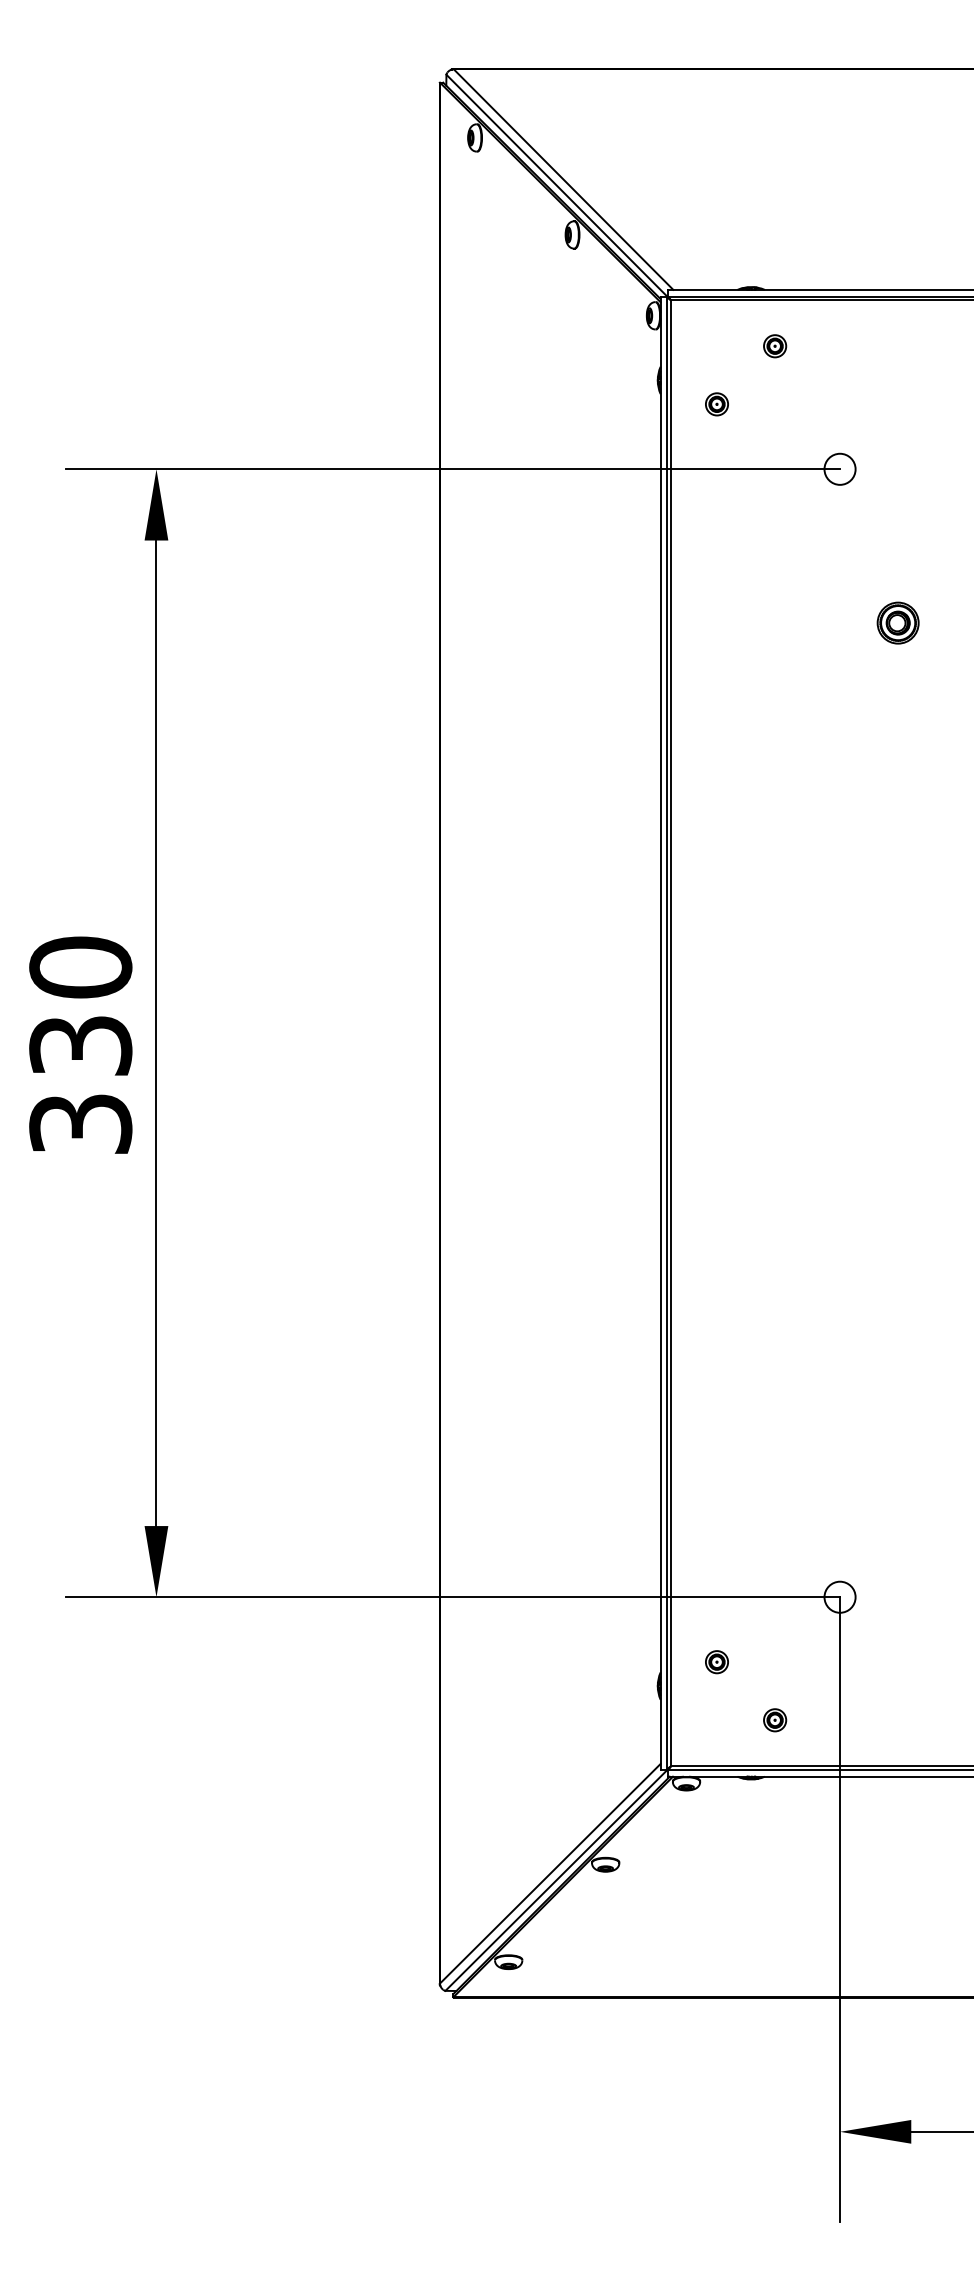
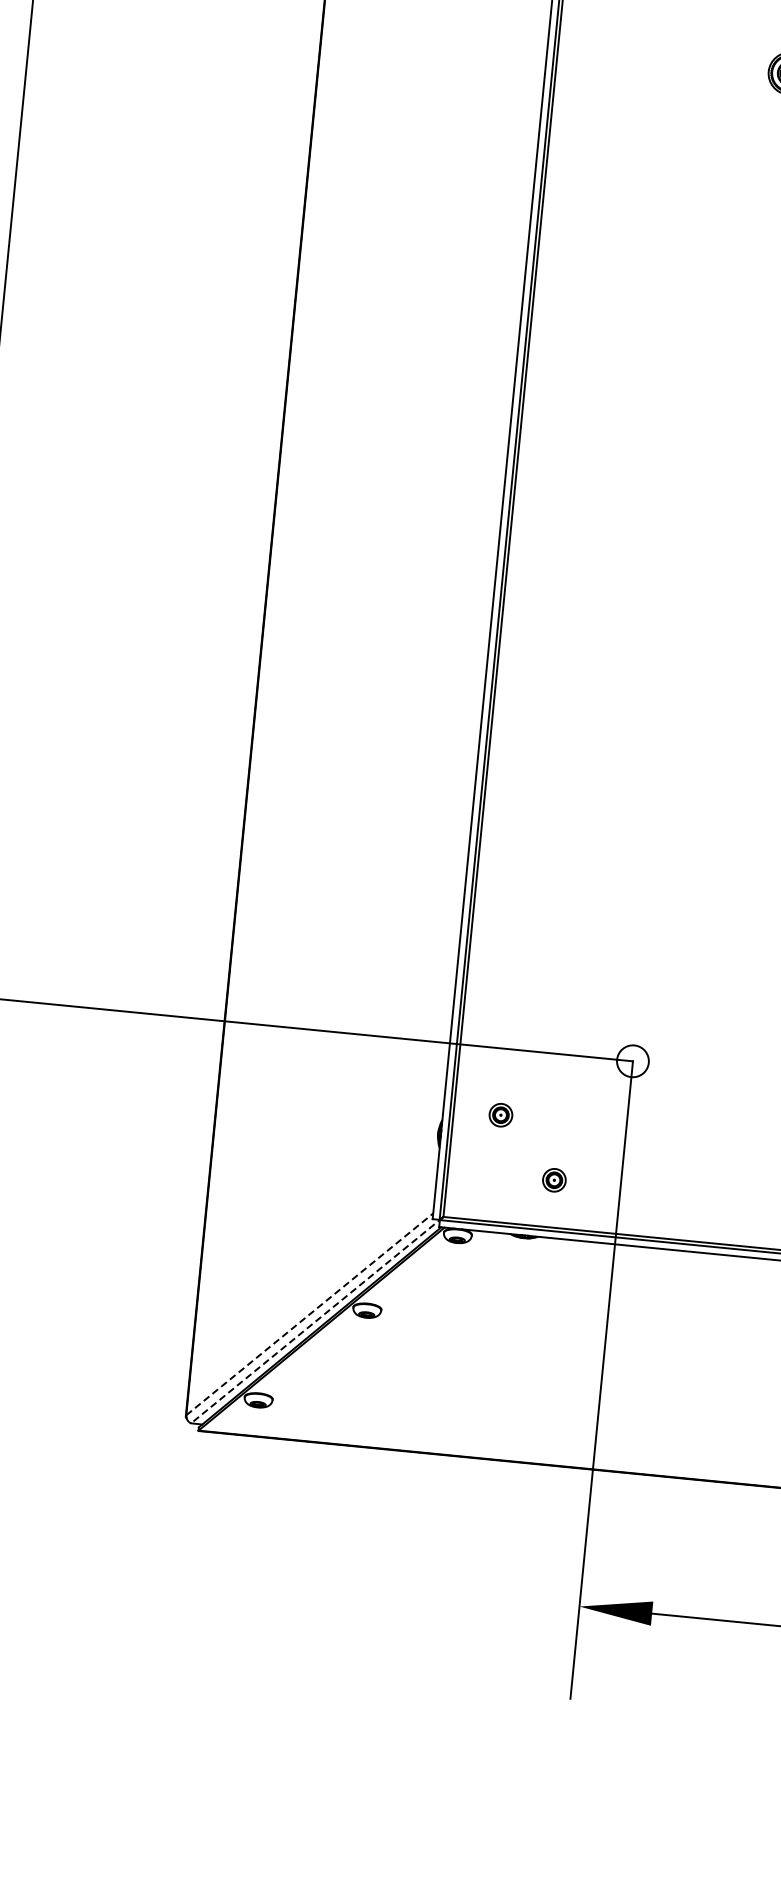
line: (550, 1873) -> (310, 1314), solid -> dashed
line: (558, 1878) -> (317, 1320), solid -> dashed

